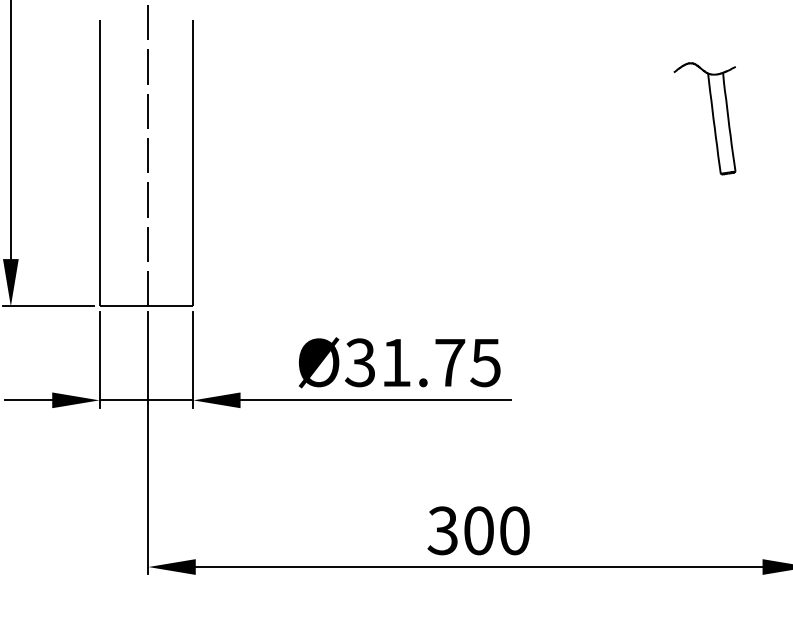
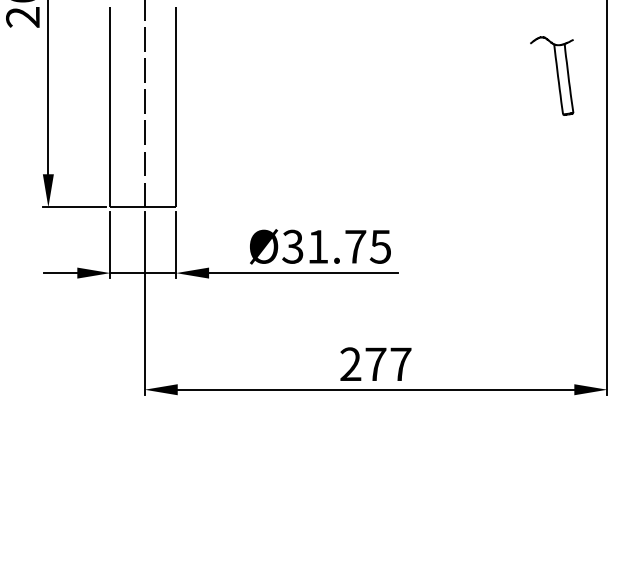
part: (705, 117) -> (552, 75), moved
text: (478, 530) -> (375, 364), 300 -> 277

